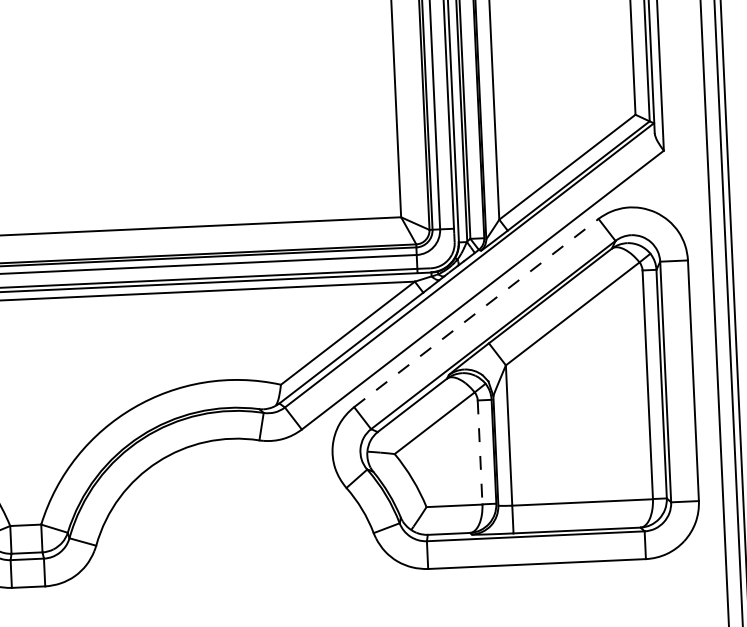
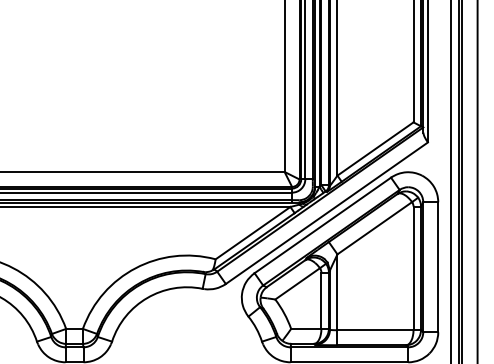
line: (477, 313) -> (323, 225), dashed -> solid
line: (480, 453) -> (321, 301), dashed -> solid

